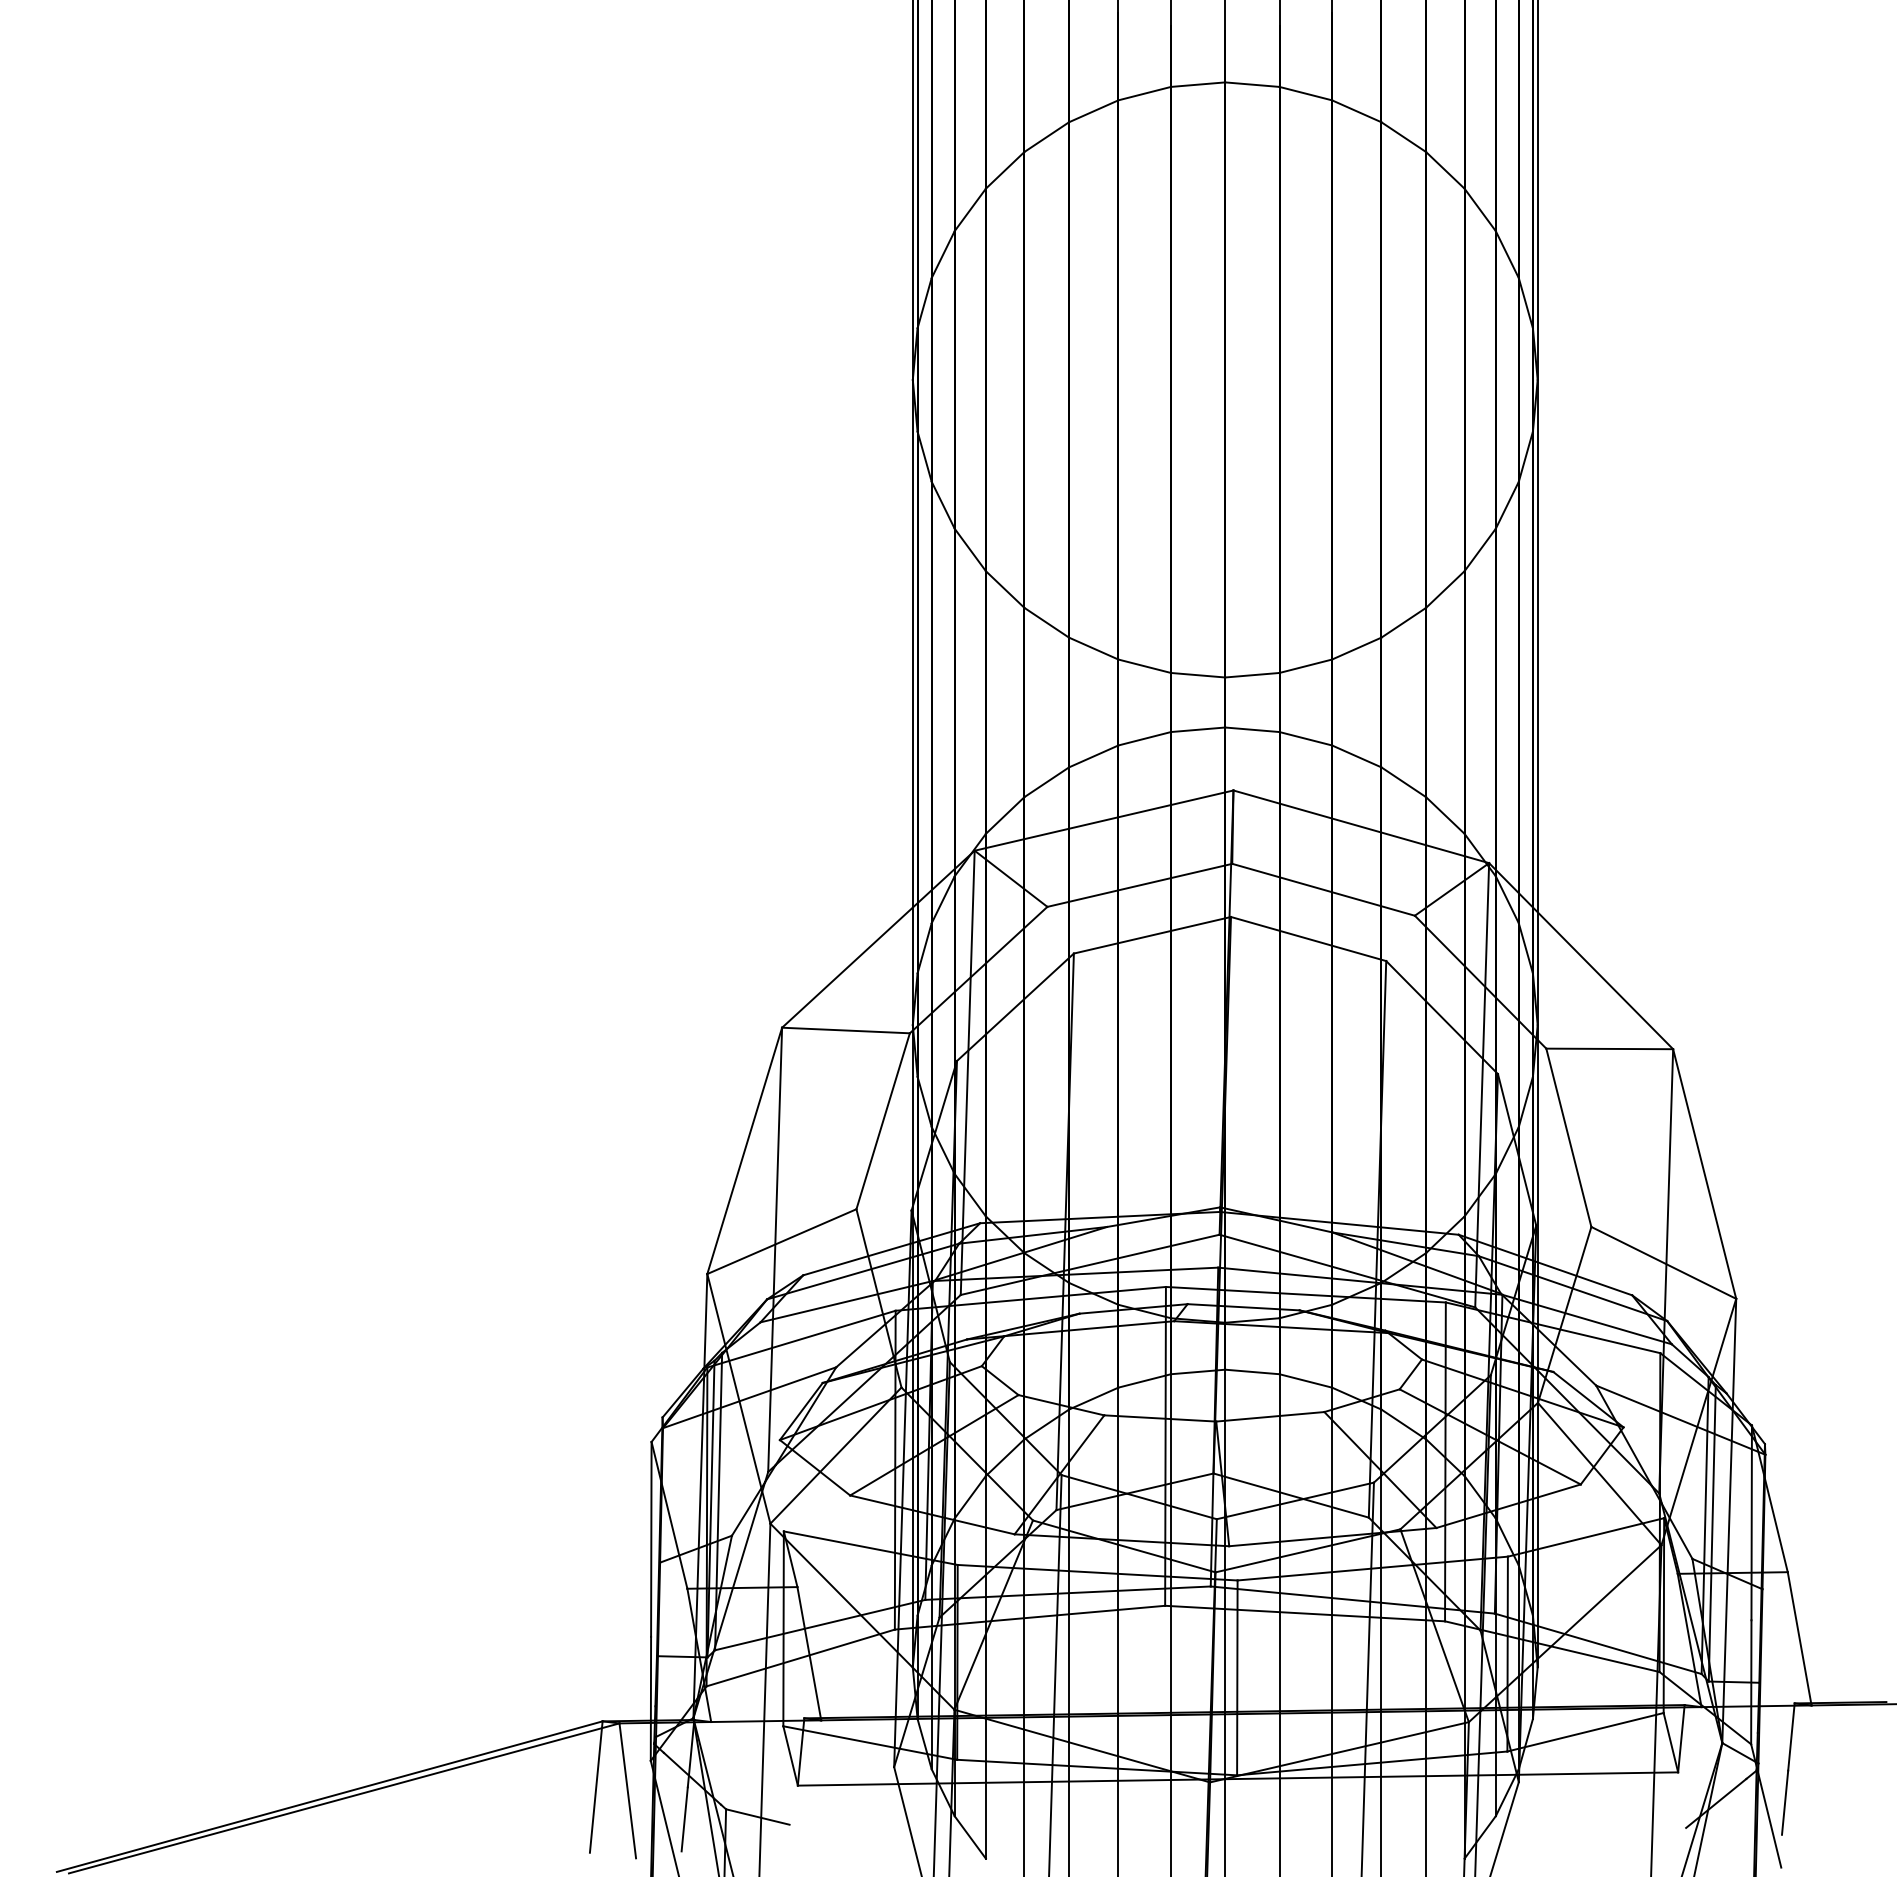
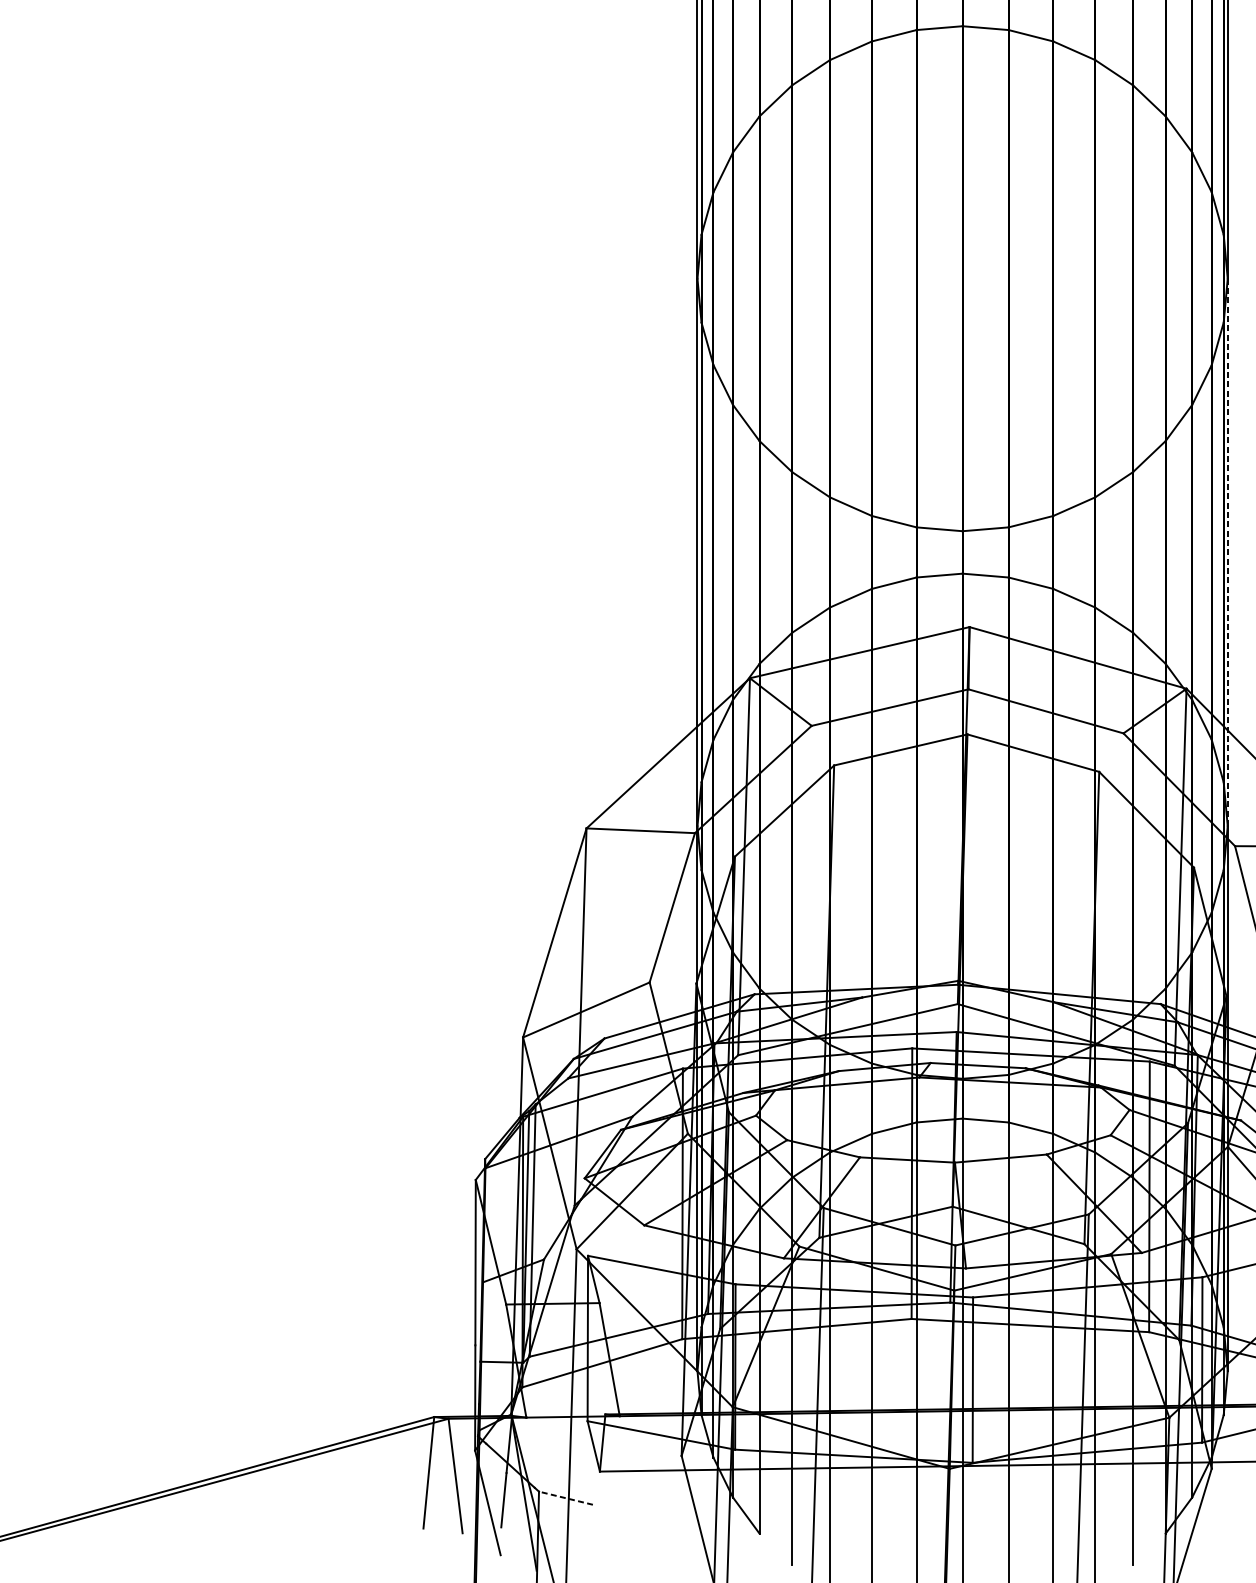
line: (1537, 702) -> (1227, 552), solid -> dashed
line: (757, 1817) -> (565, 1498), solid -> dashed

